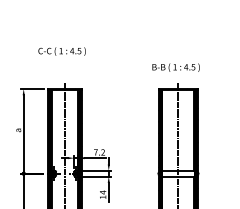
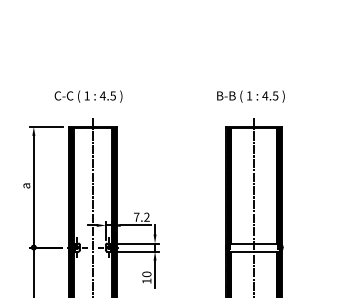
text: (62, 51) -> (88, 96), moved
text: (102, 192) -> (146, 274), 14 -> 10

